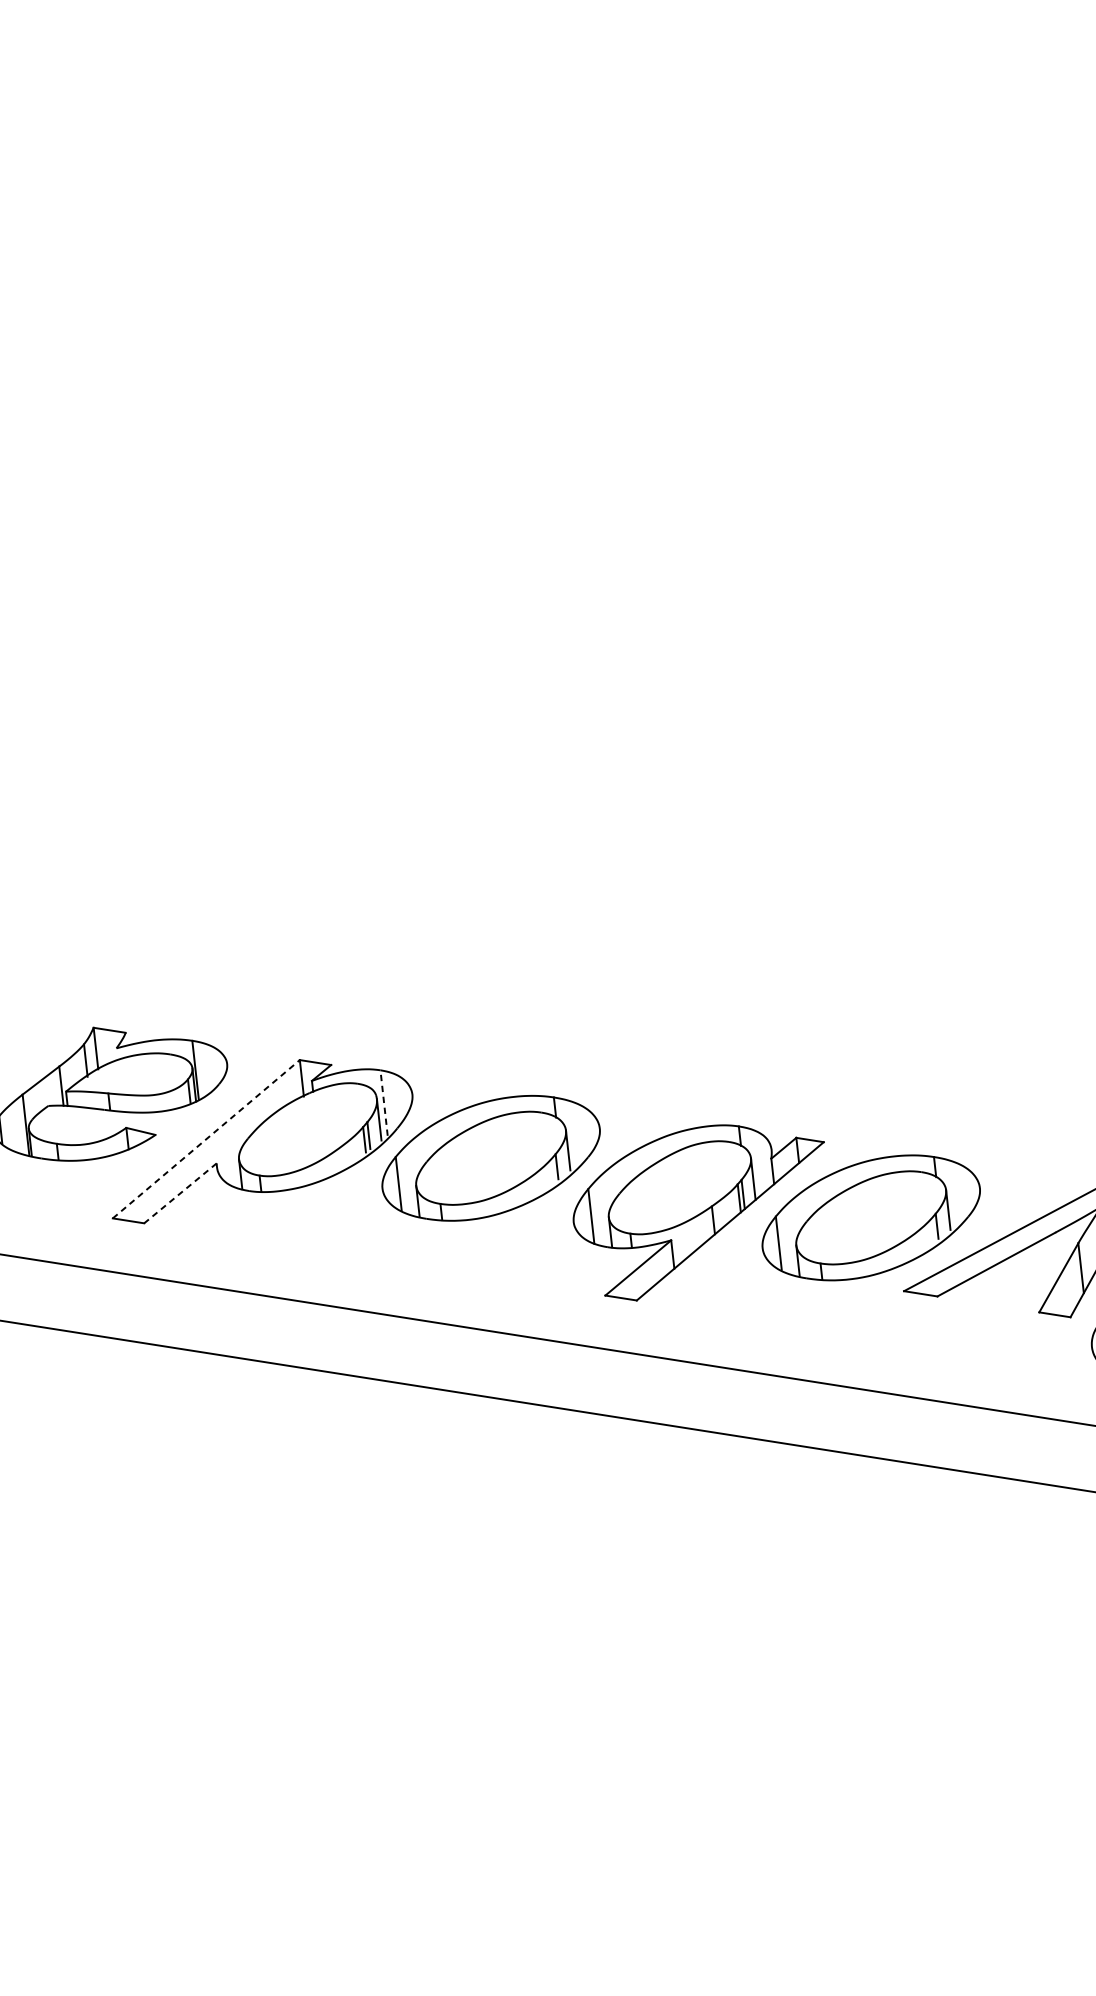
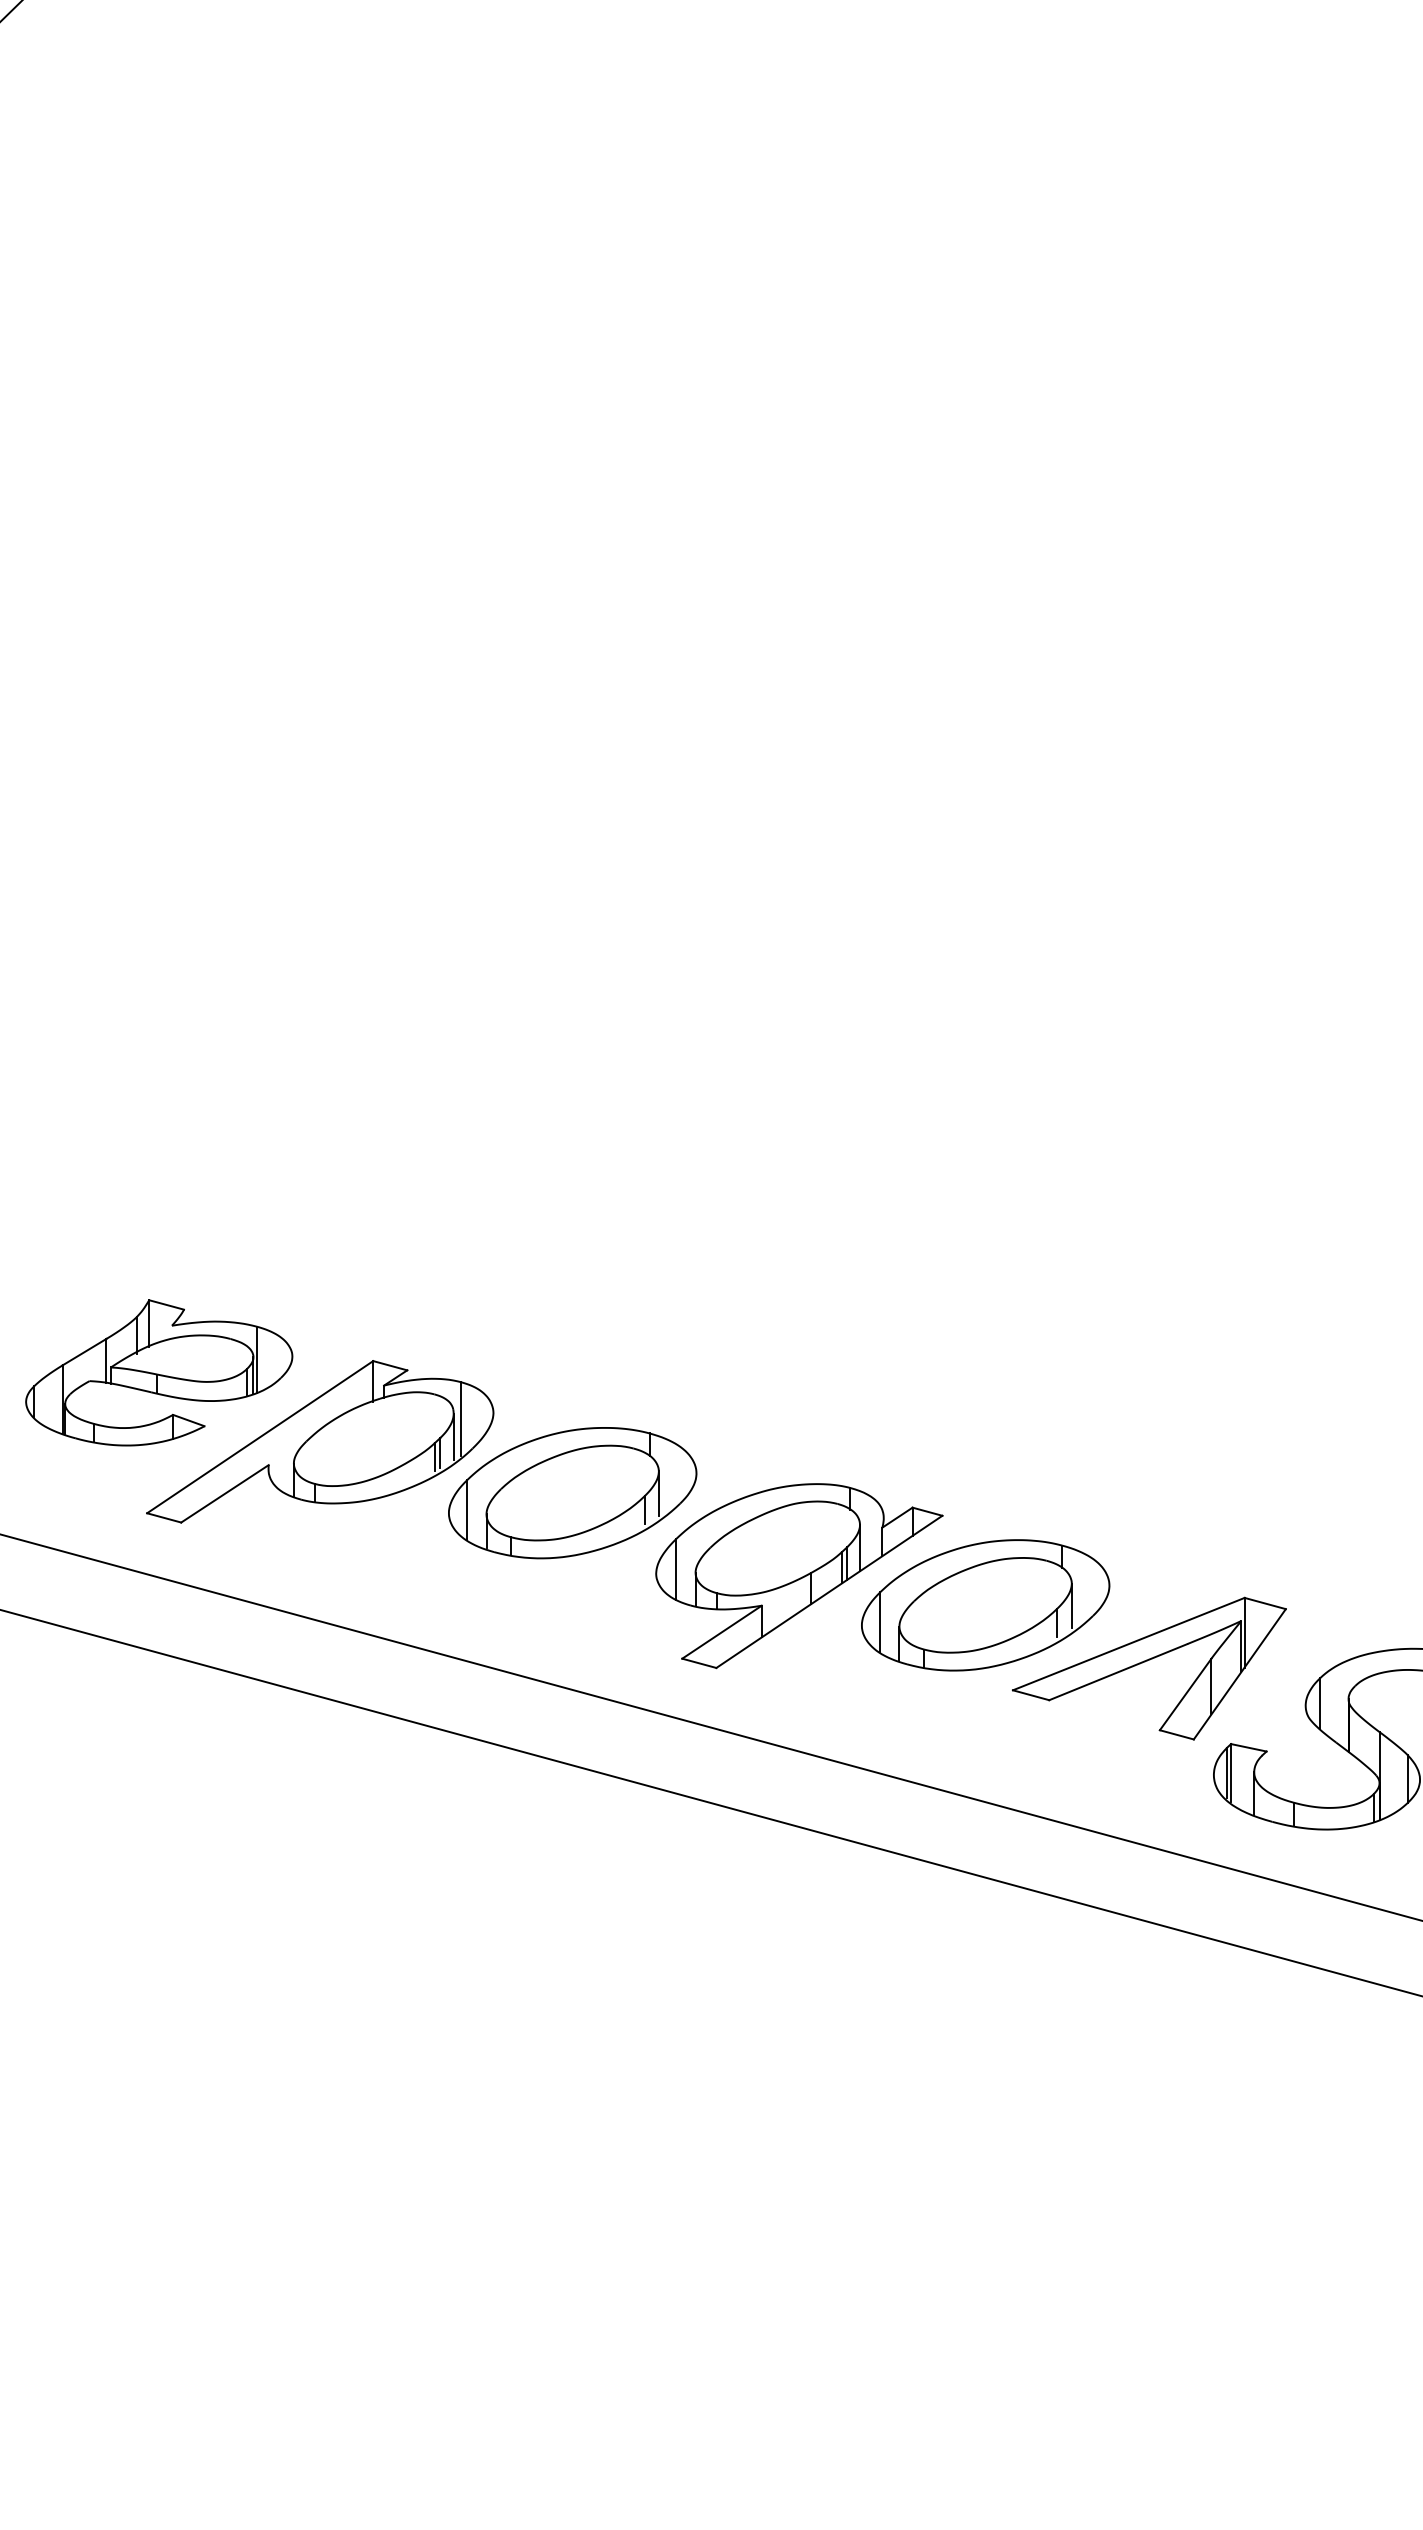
line: (384, 1102) -> (461, 1418), dashed -> solid
line: (206, 1138) -> (260, 1436), dashed -> solid
line: (180, 1193) -> (224, 1494), dashed -> solid

